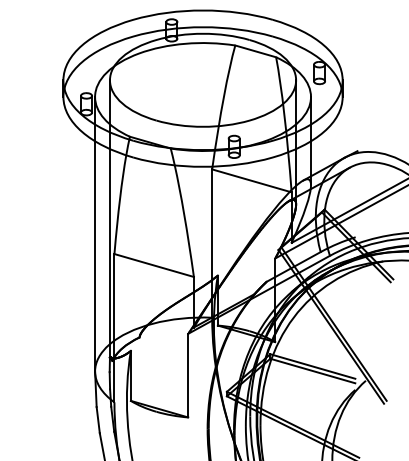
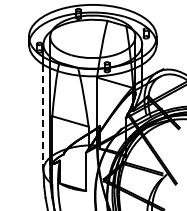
line: (95, 256) -> (43, 117), solid -> dashed

